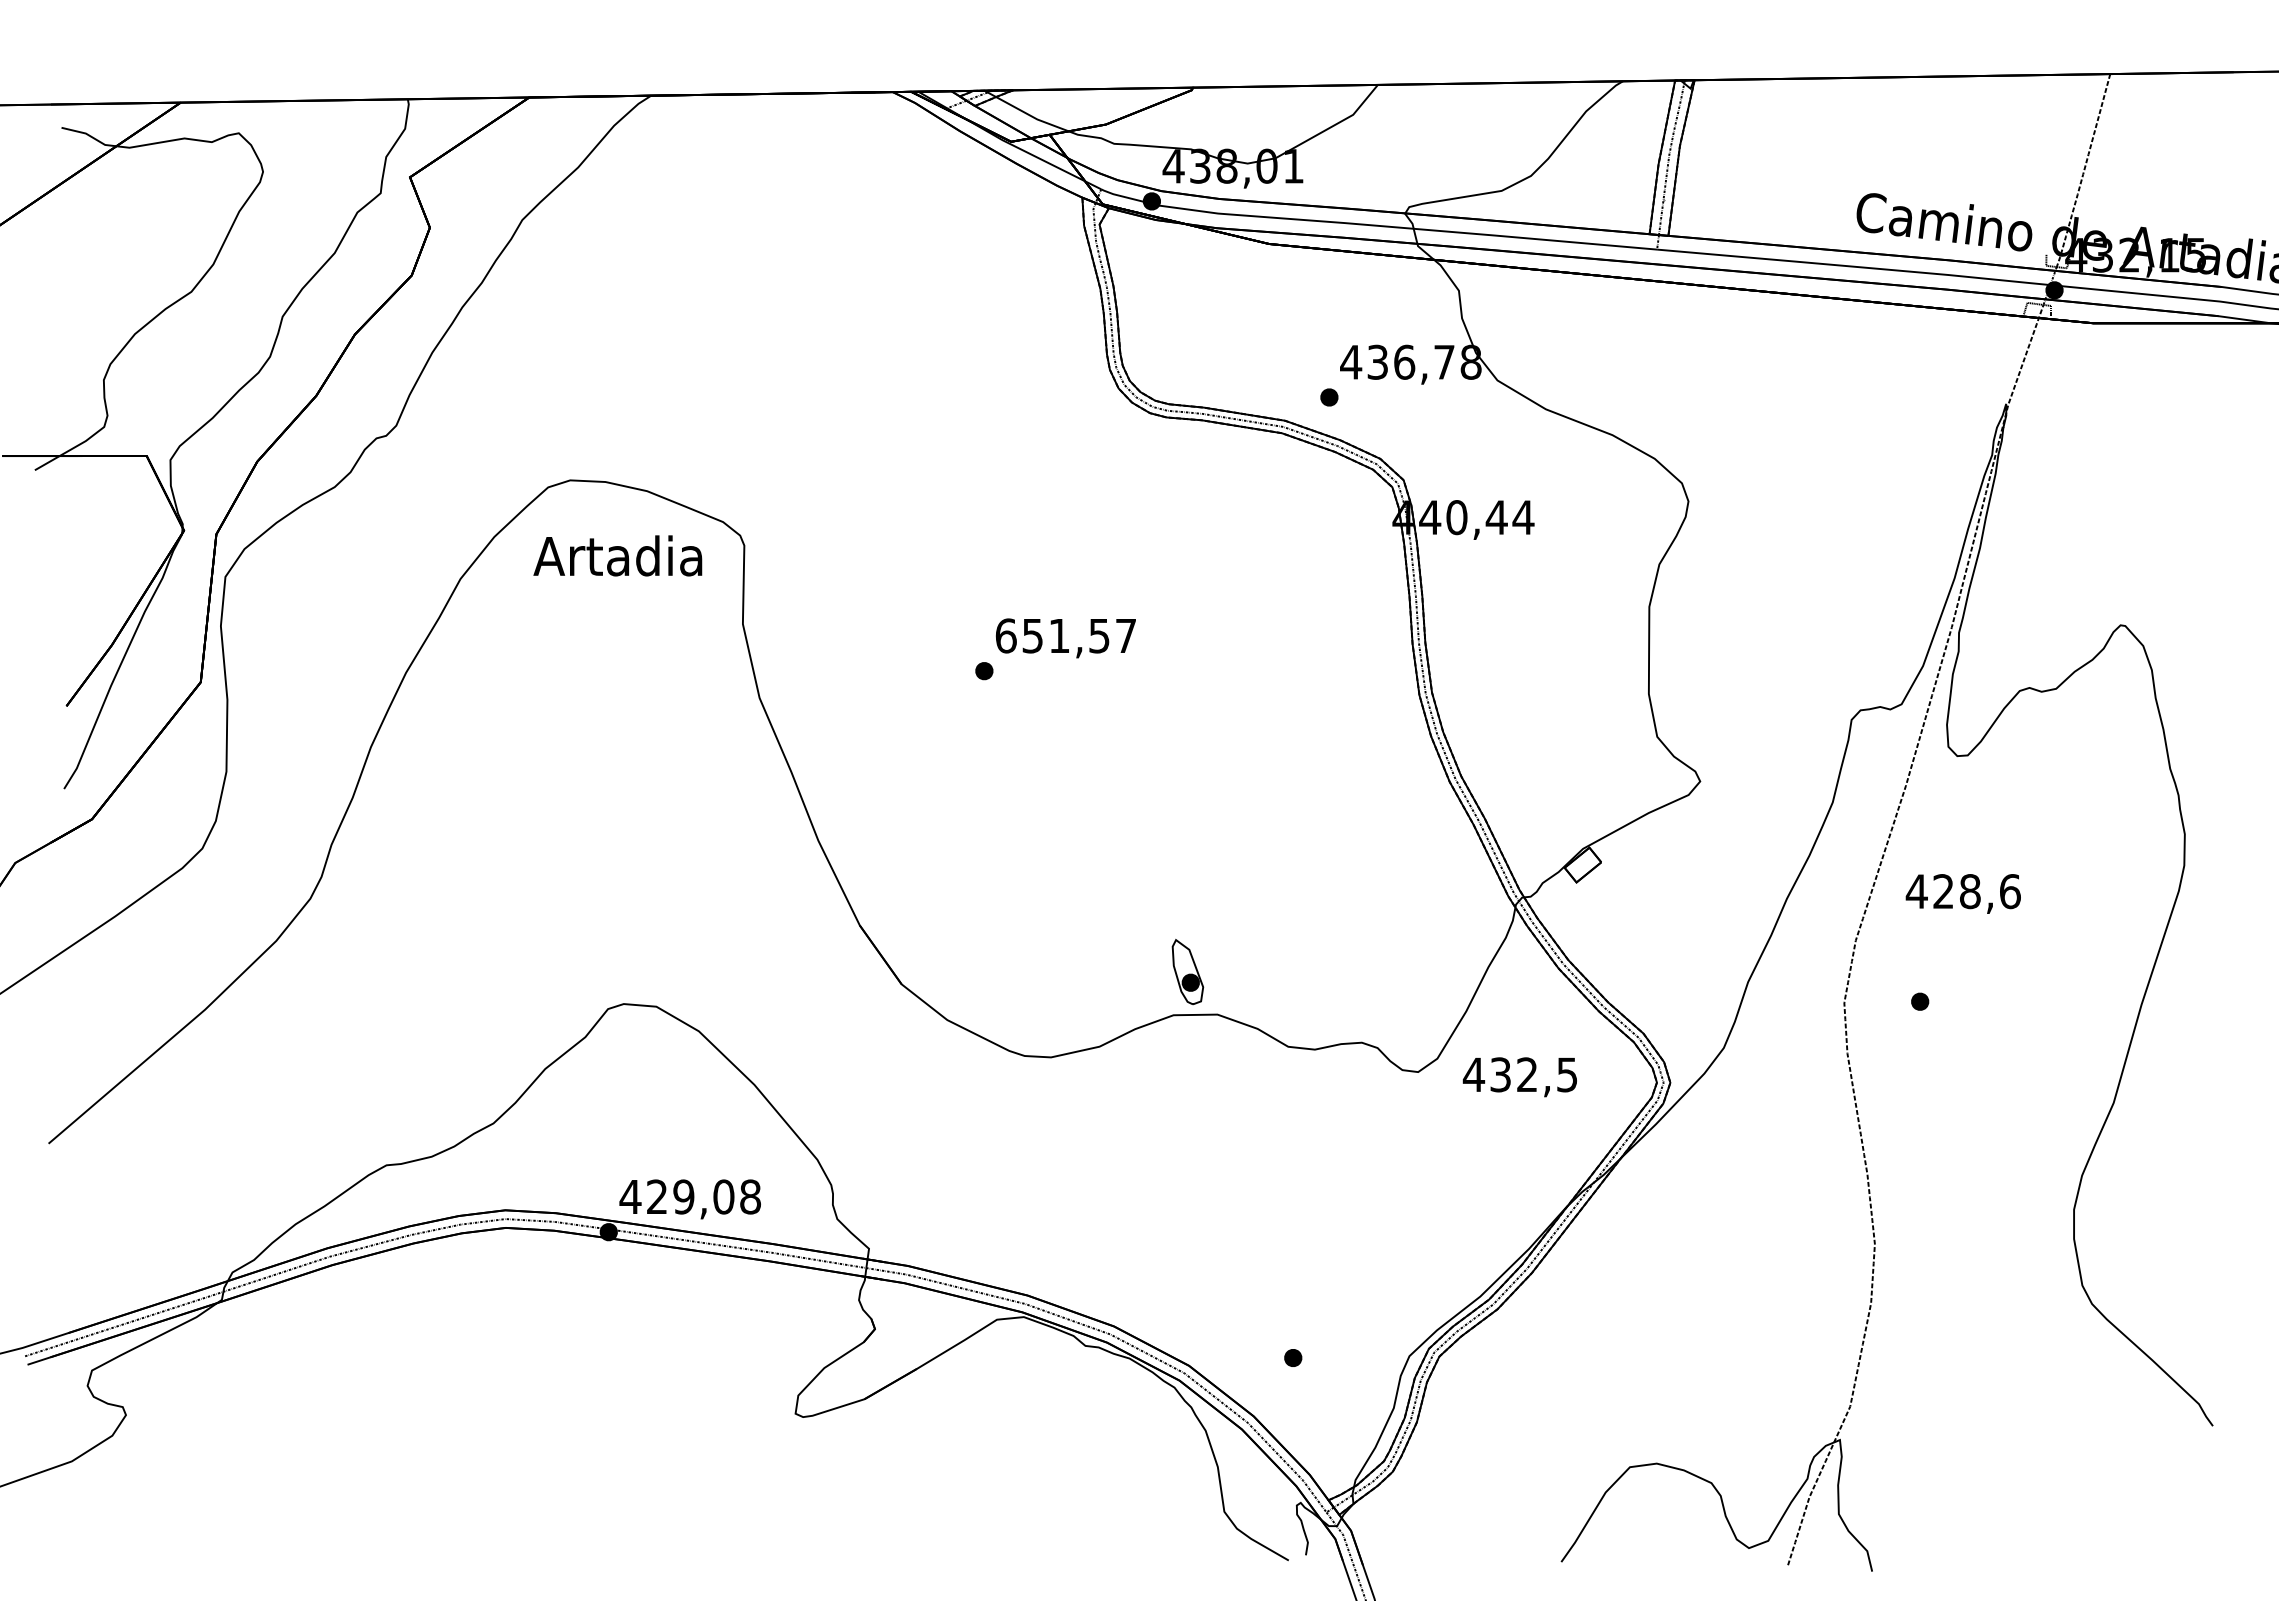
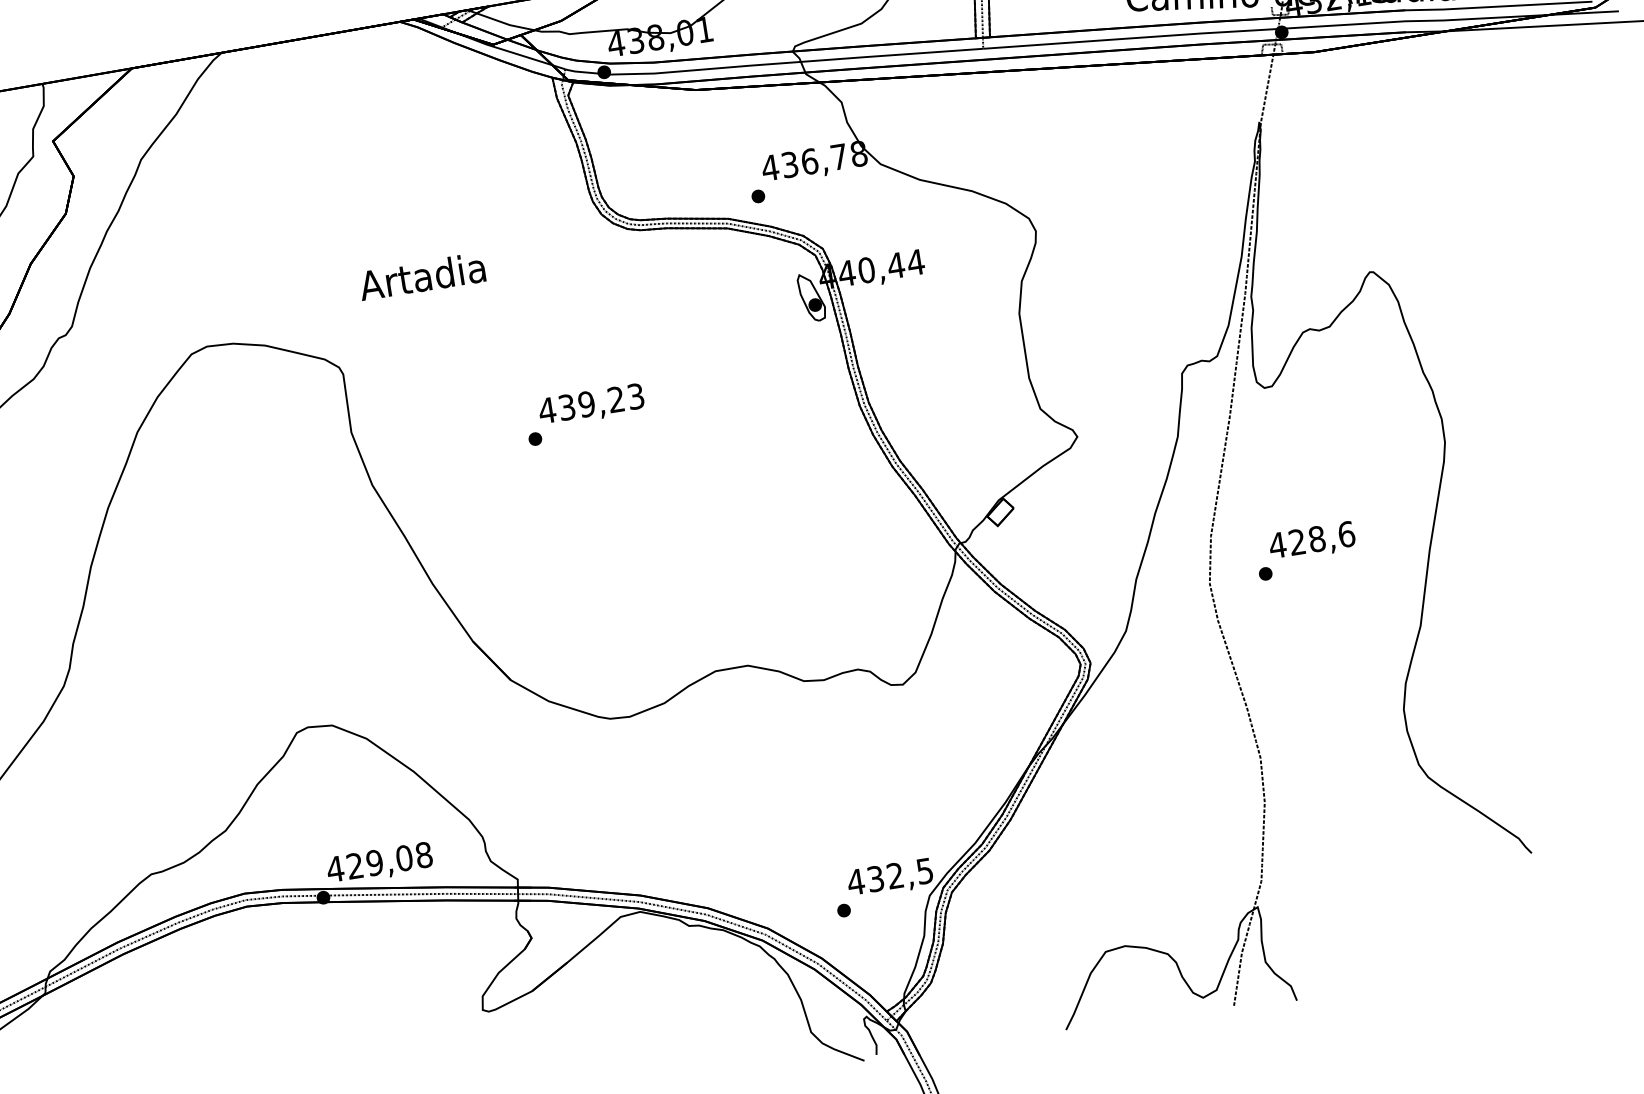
text: (617, 555) -> (421, 276), moved
text: (1065, 635) -> (591, 403), 651,57 -> 439,23
text: (1962, 893) -> (1311, 541), moved
part: (1187, 972) -> (811, 297), moved
text: (1519, 1077) -> (889, 878), moved

